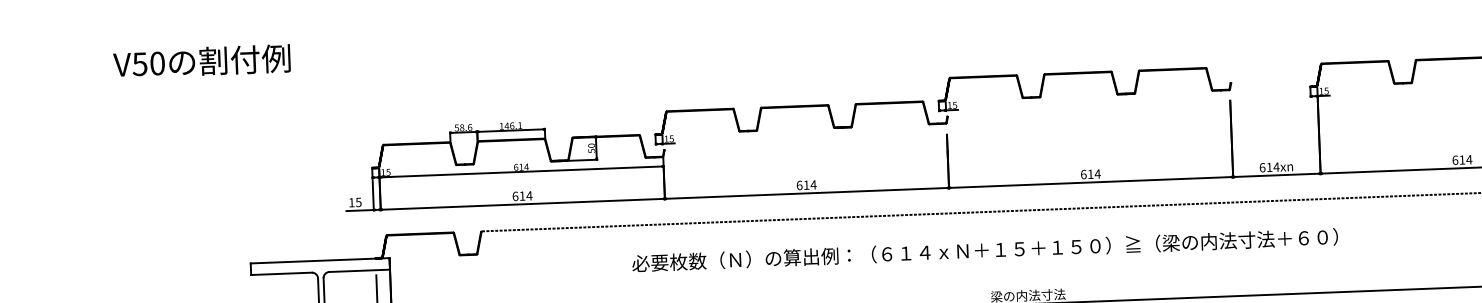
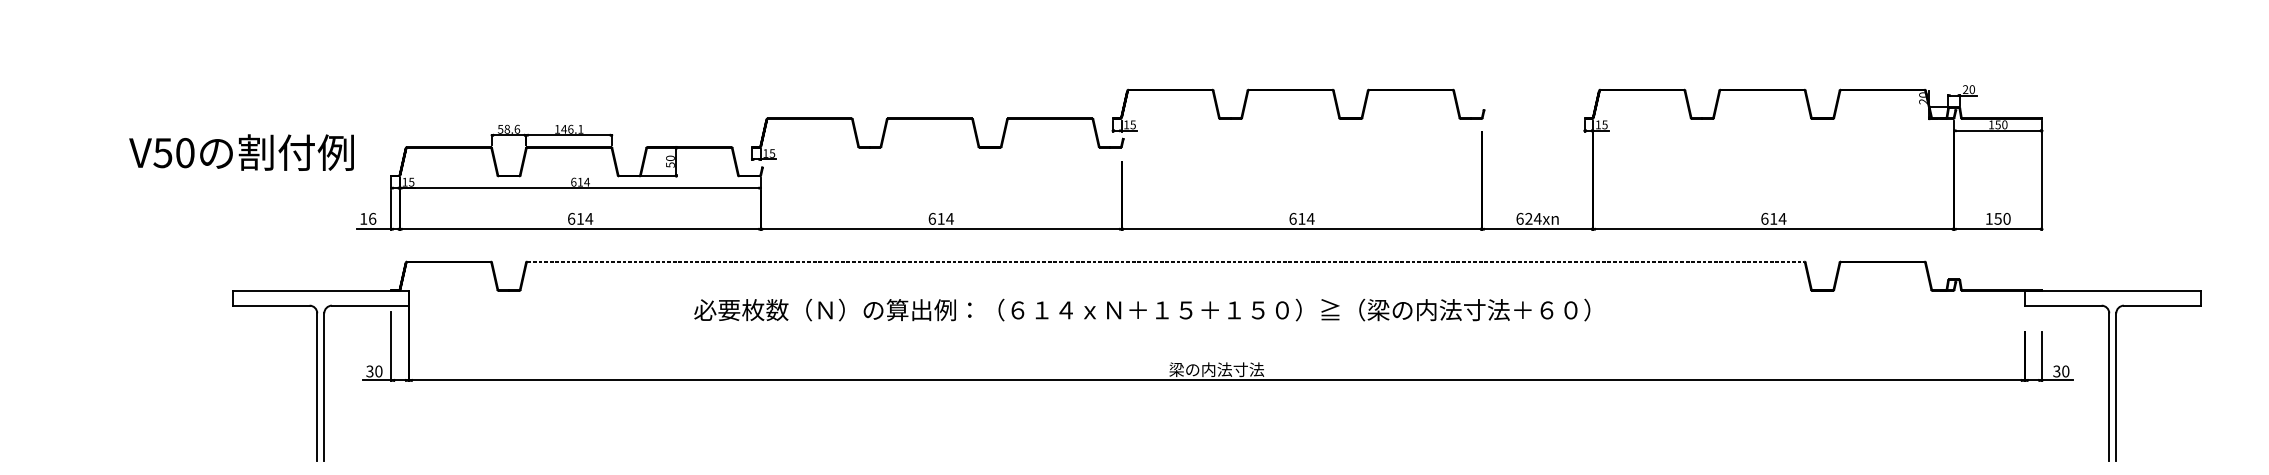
text: (201, 61) -> (241, 152), moved
text: (1269, 167) -> (1528, 218), 614xn -> 624xn
text: (358, 202) -> (372, 218), 15 -> 16
text: (985, 249) -> (1142, 309), moved

